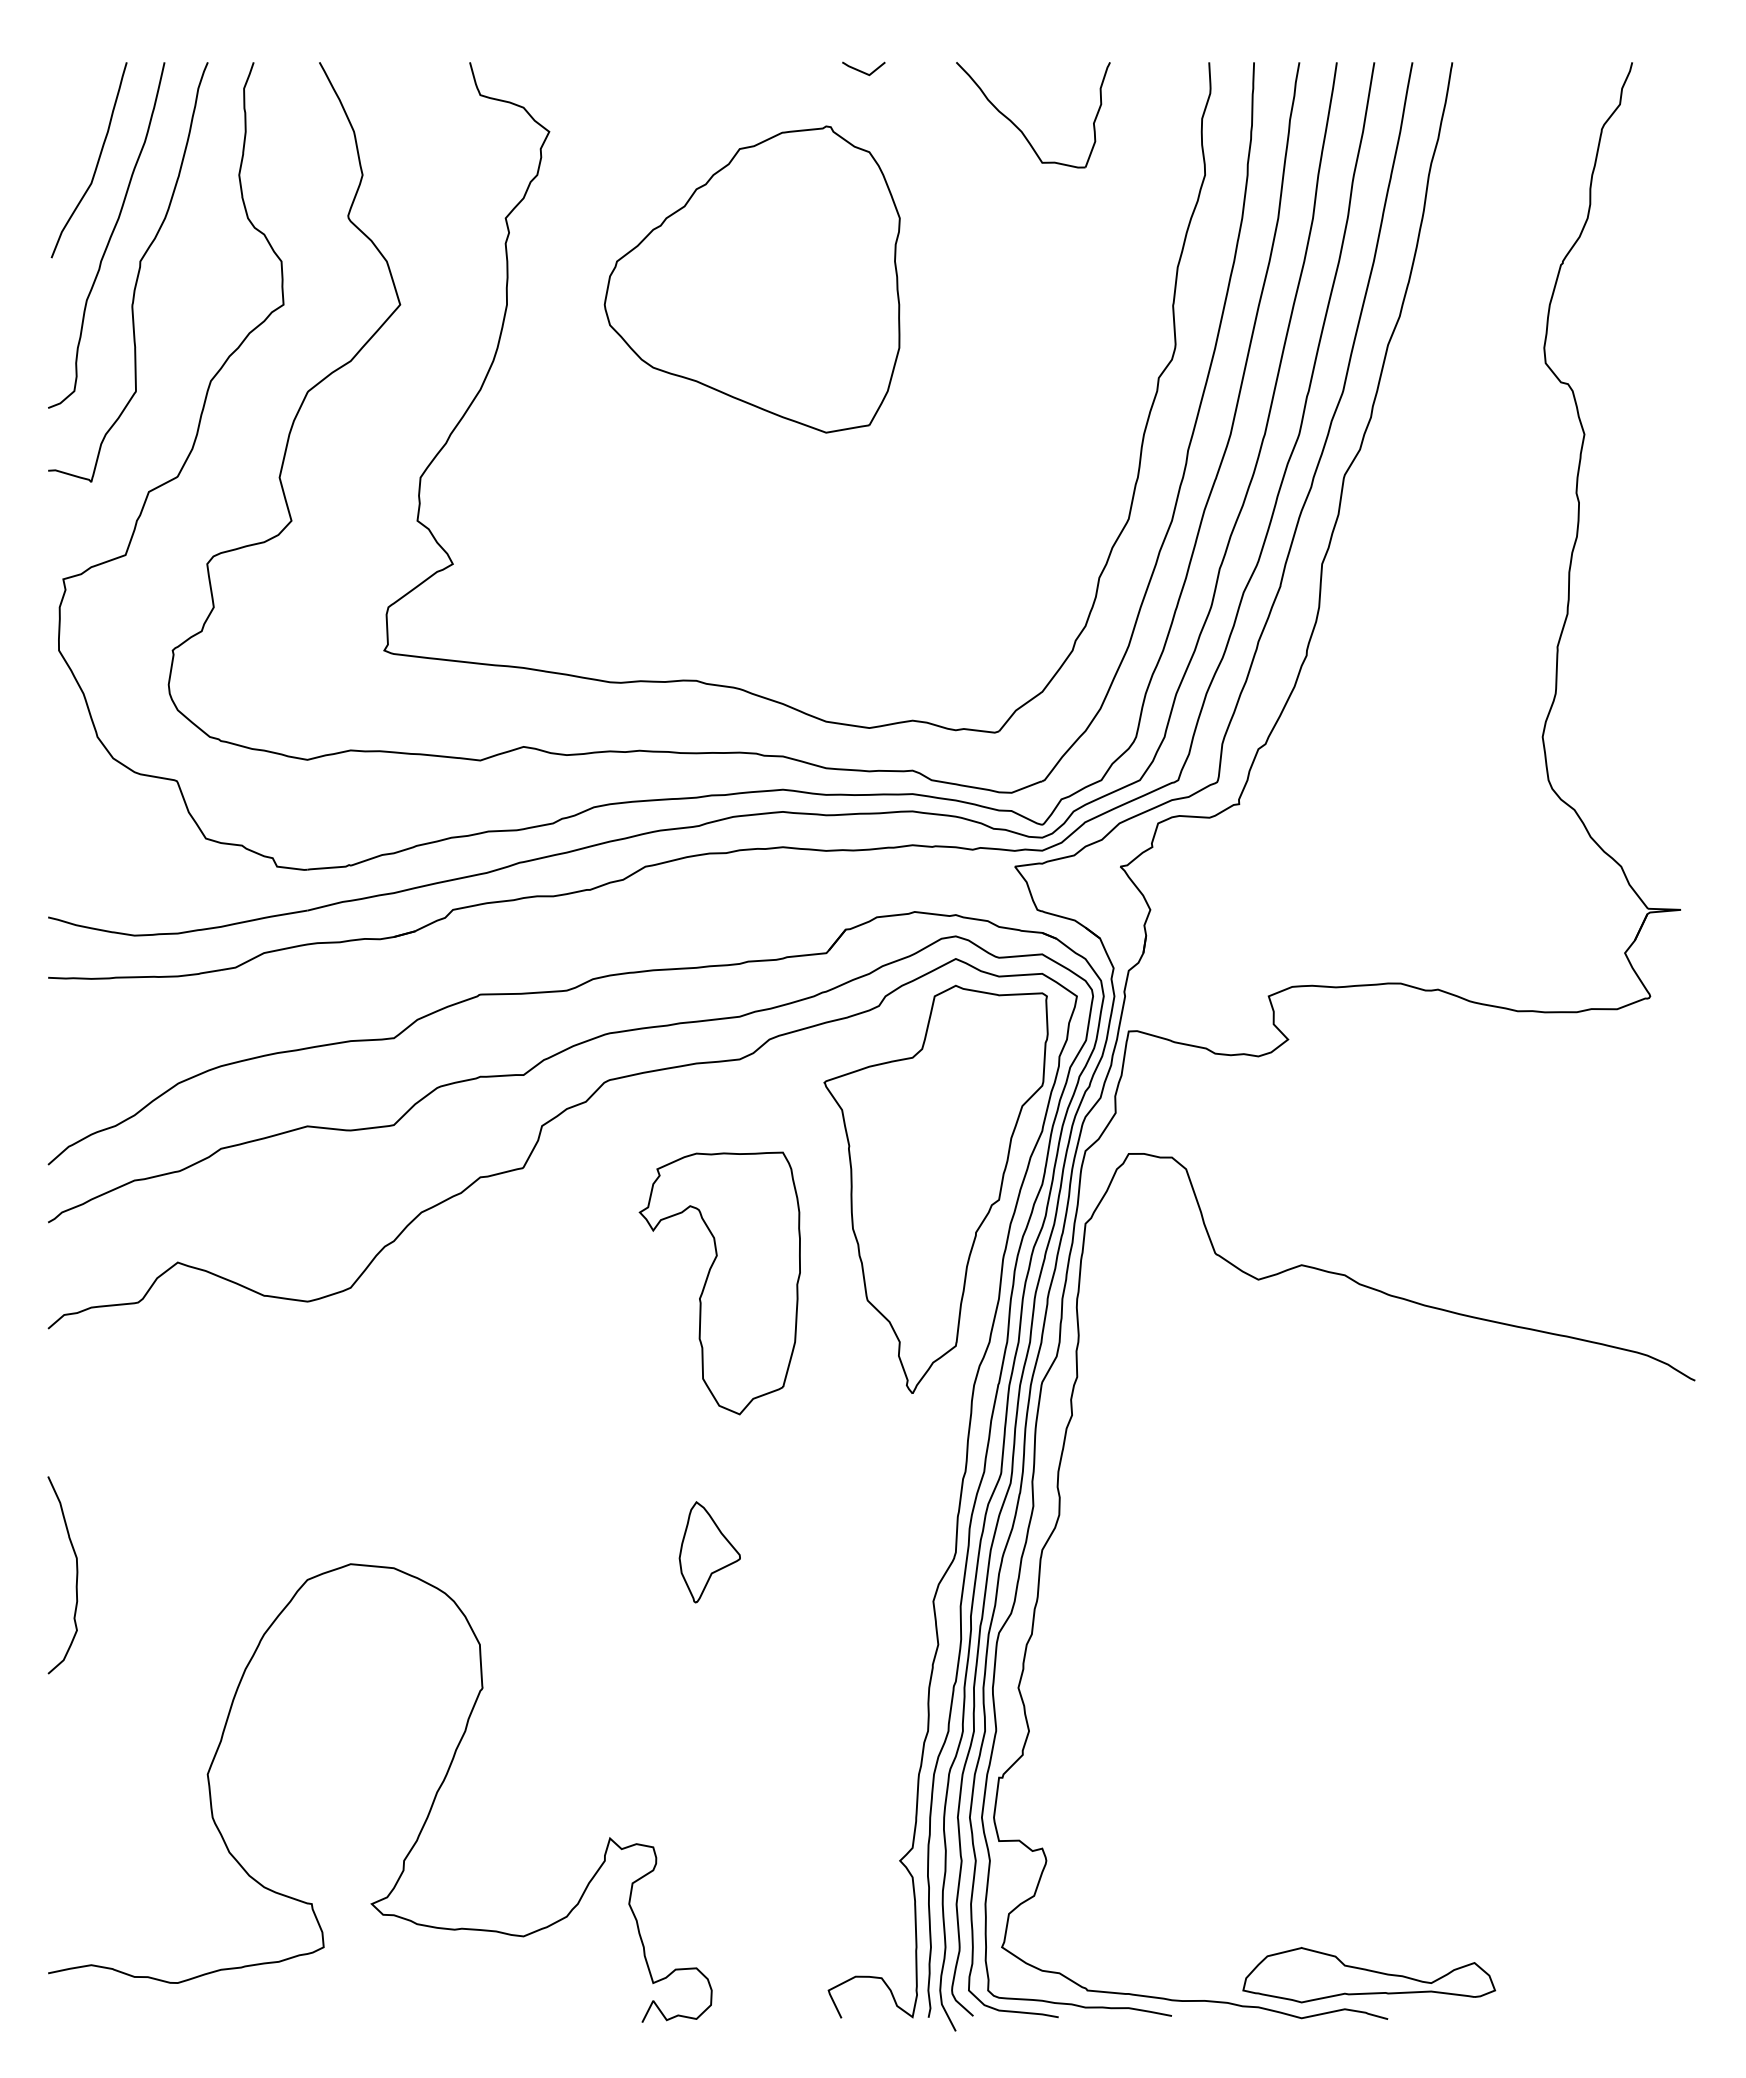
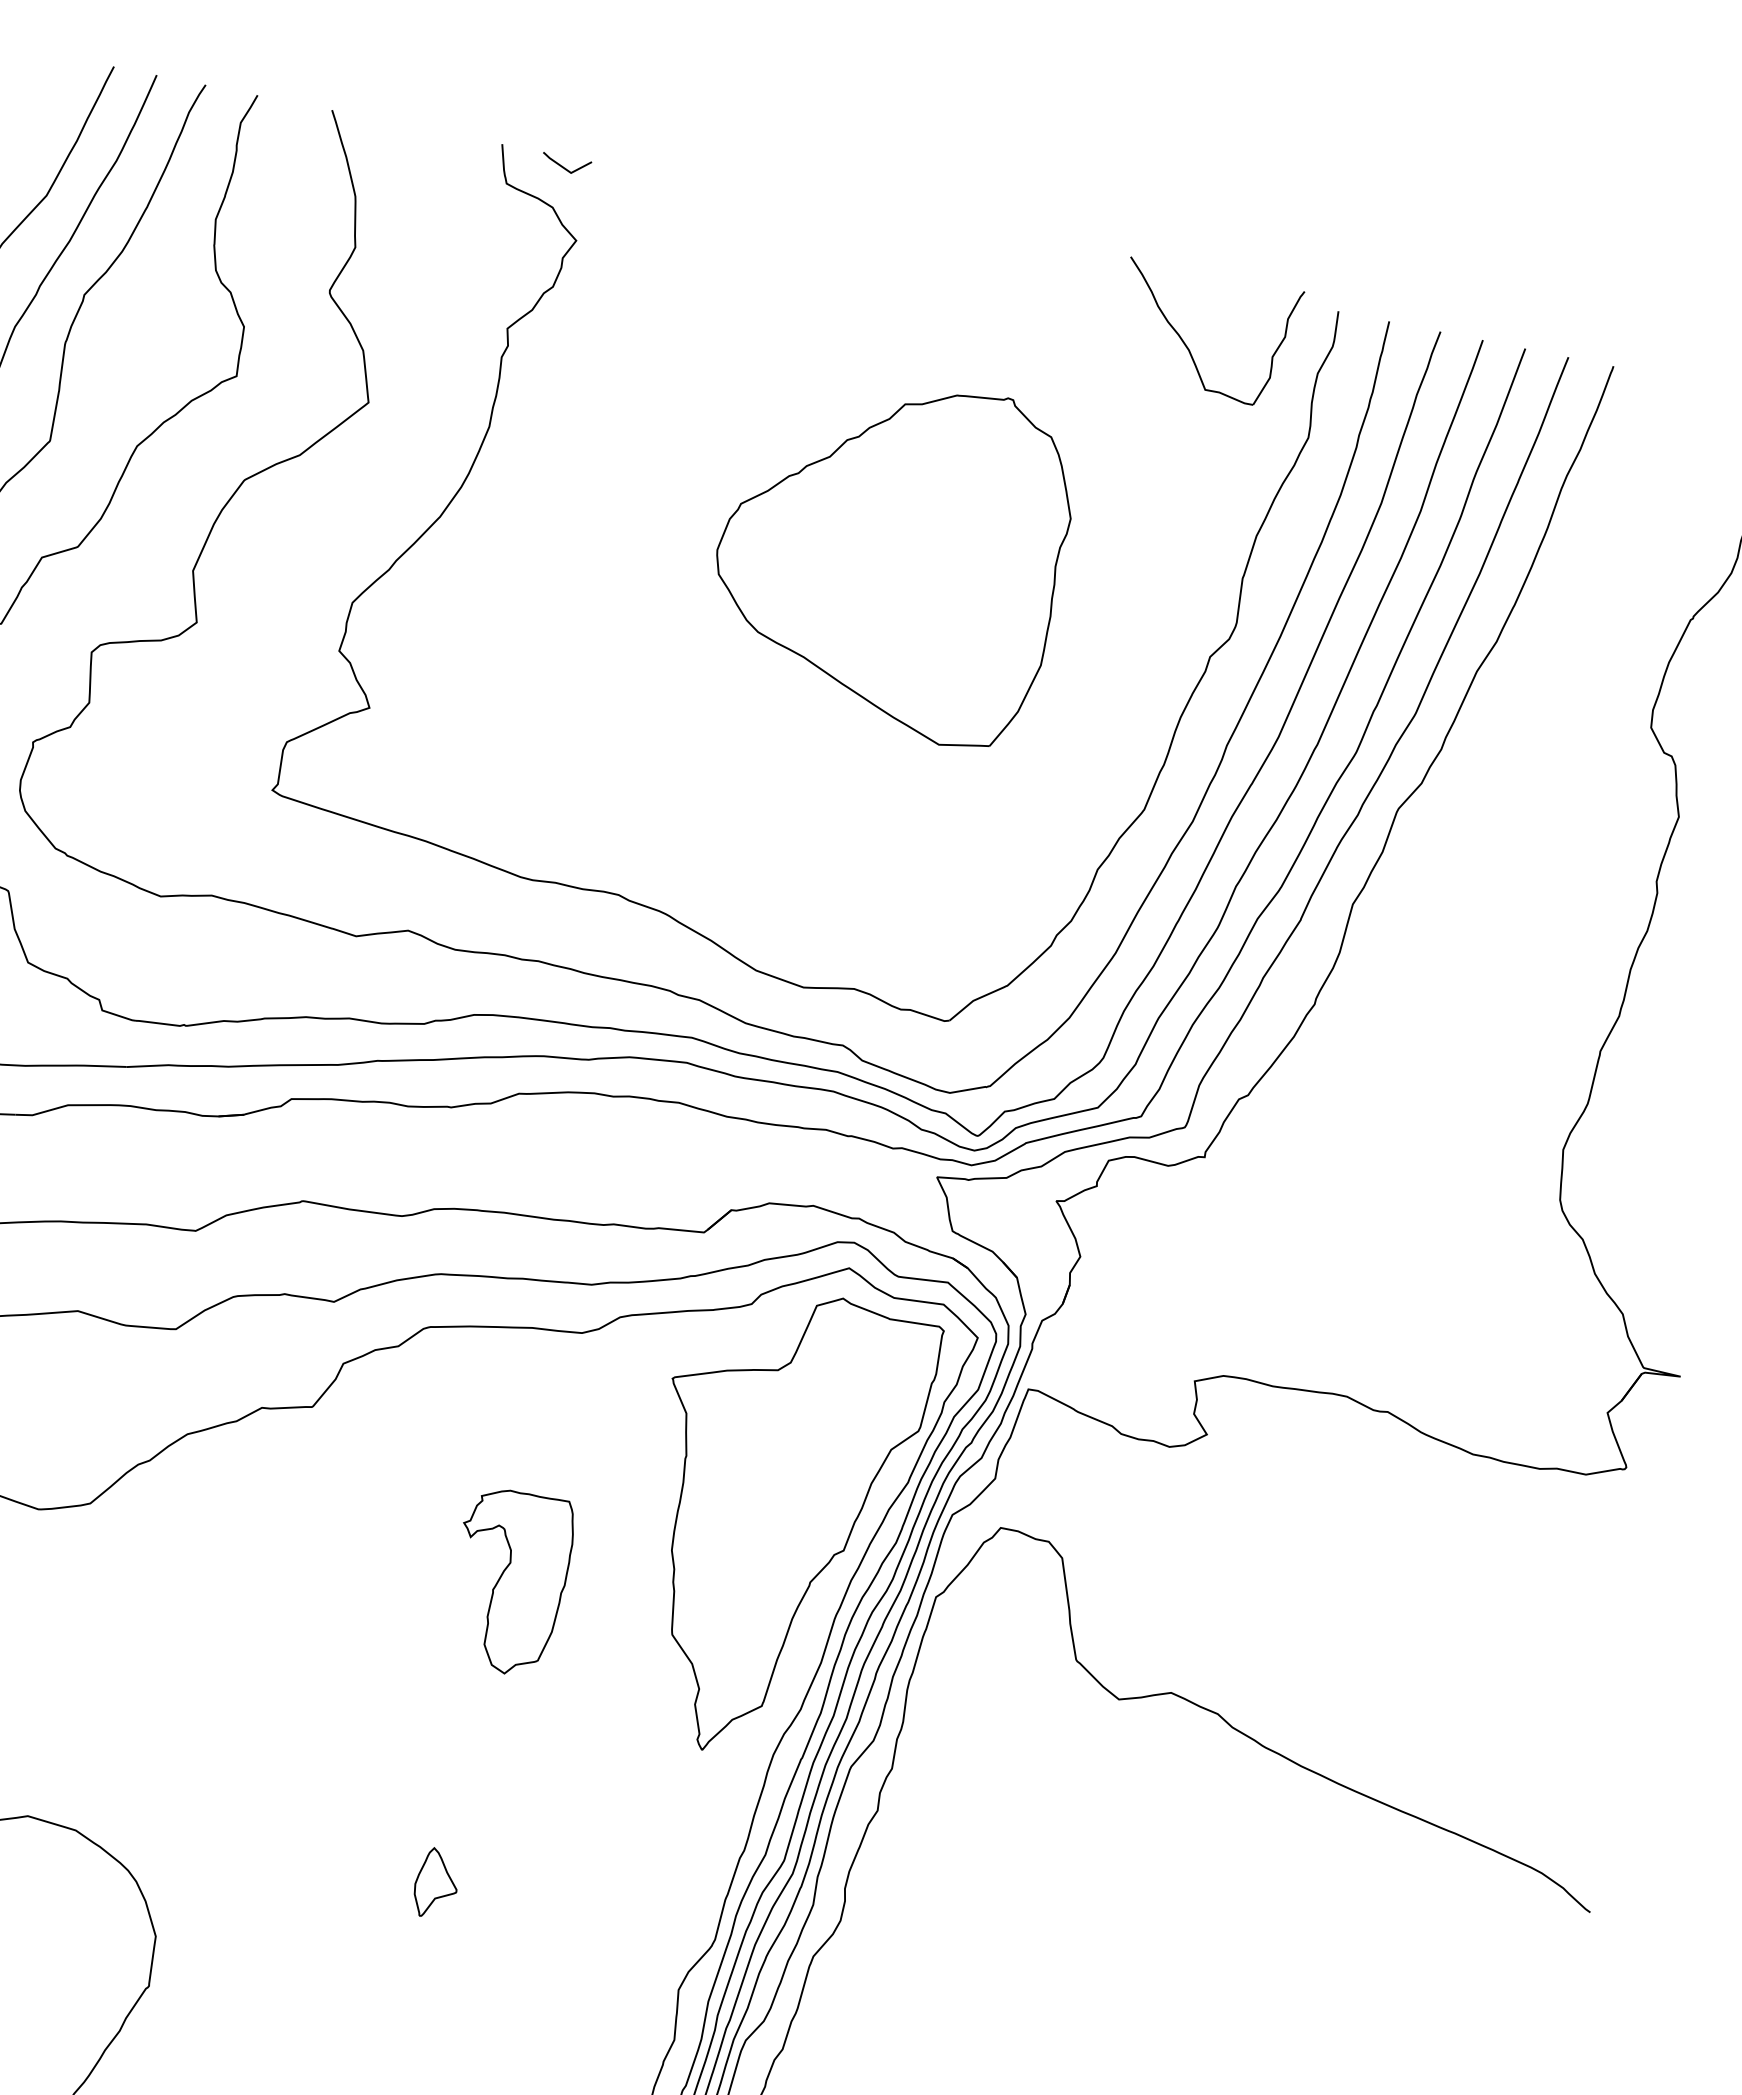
line: (861, 70) -> (563, 165), moved
part: (1019, 128) -> (1187, 345), moved
part: (751, 279) -> (889, 554), moved
part: (719, 1283) -> (508, 1581), size x0.6
part: (709, 1552) -> (436, 1884), size x0.6

